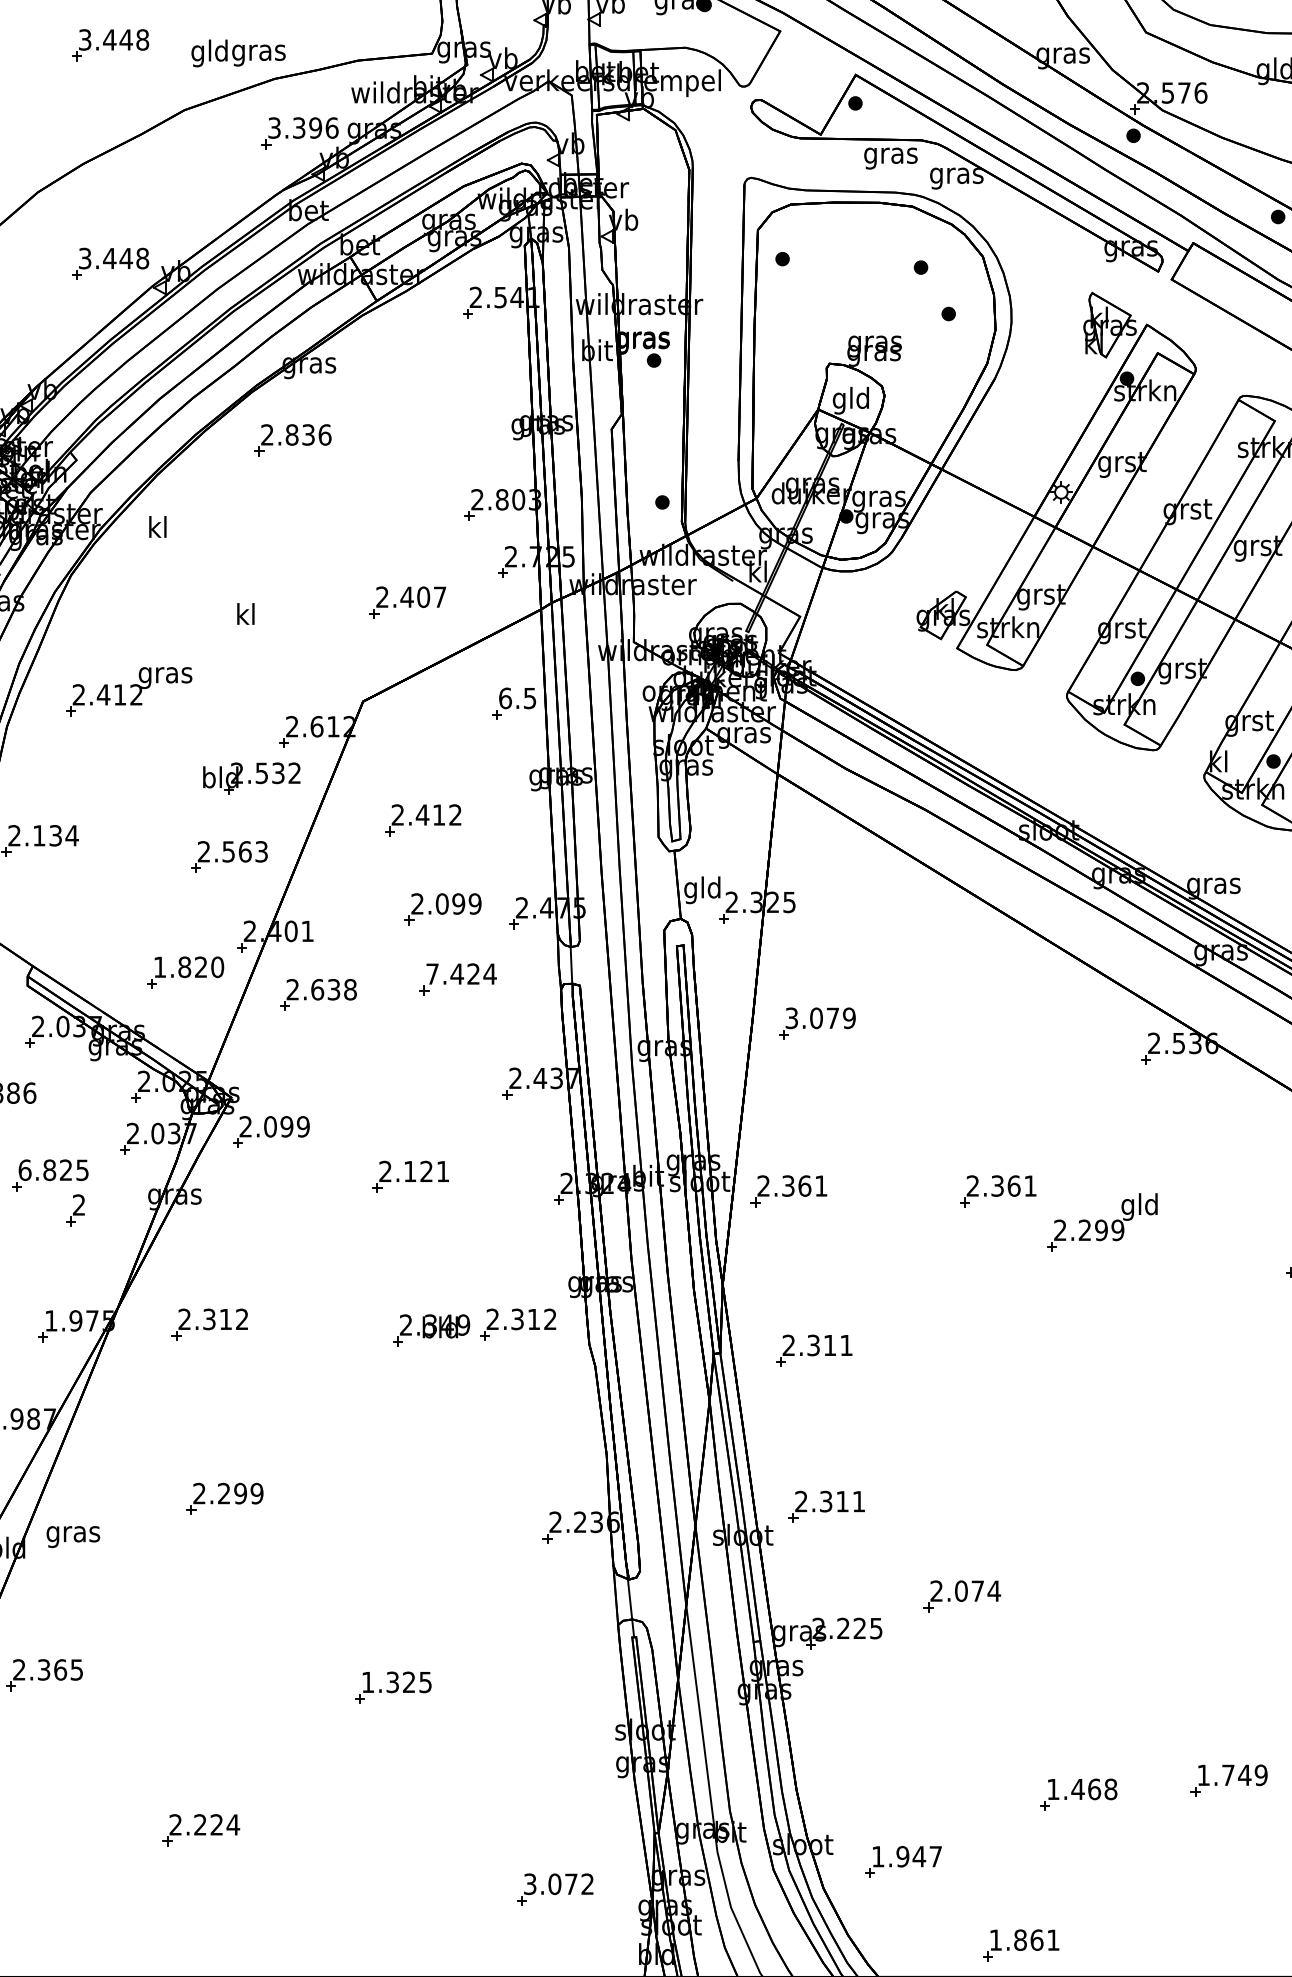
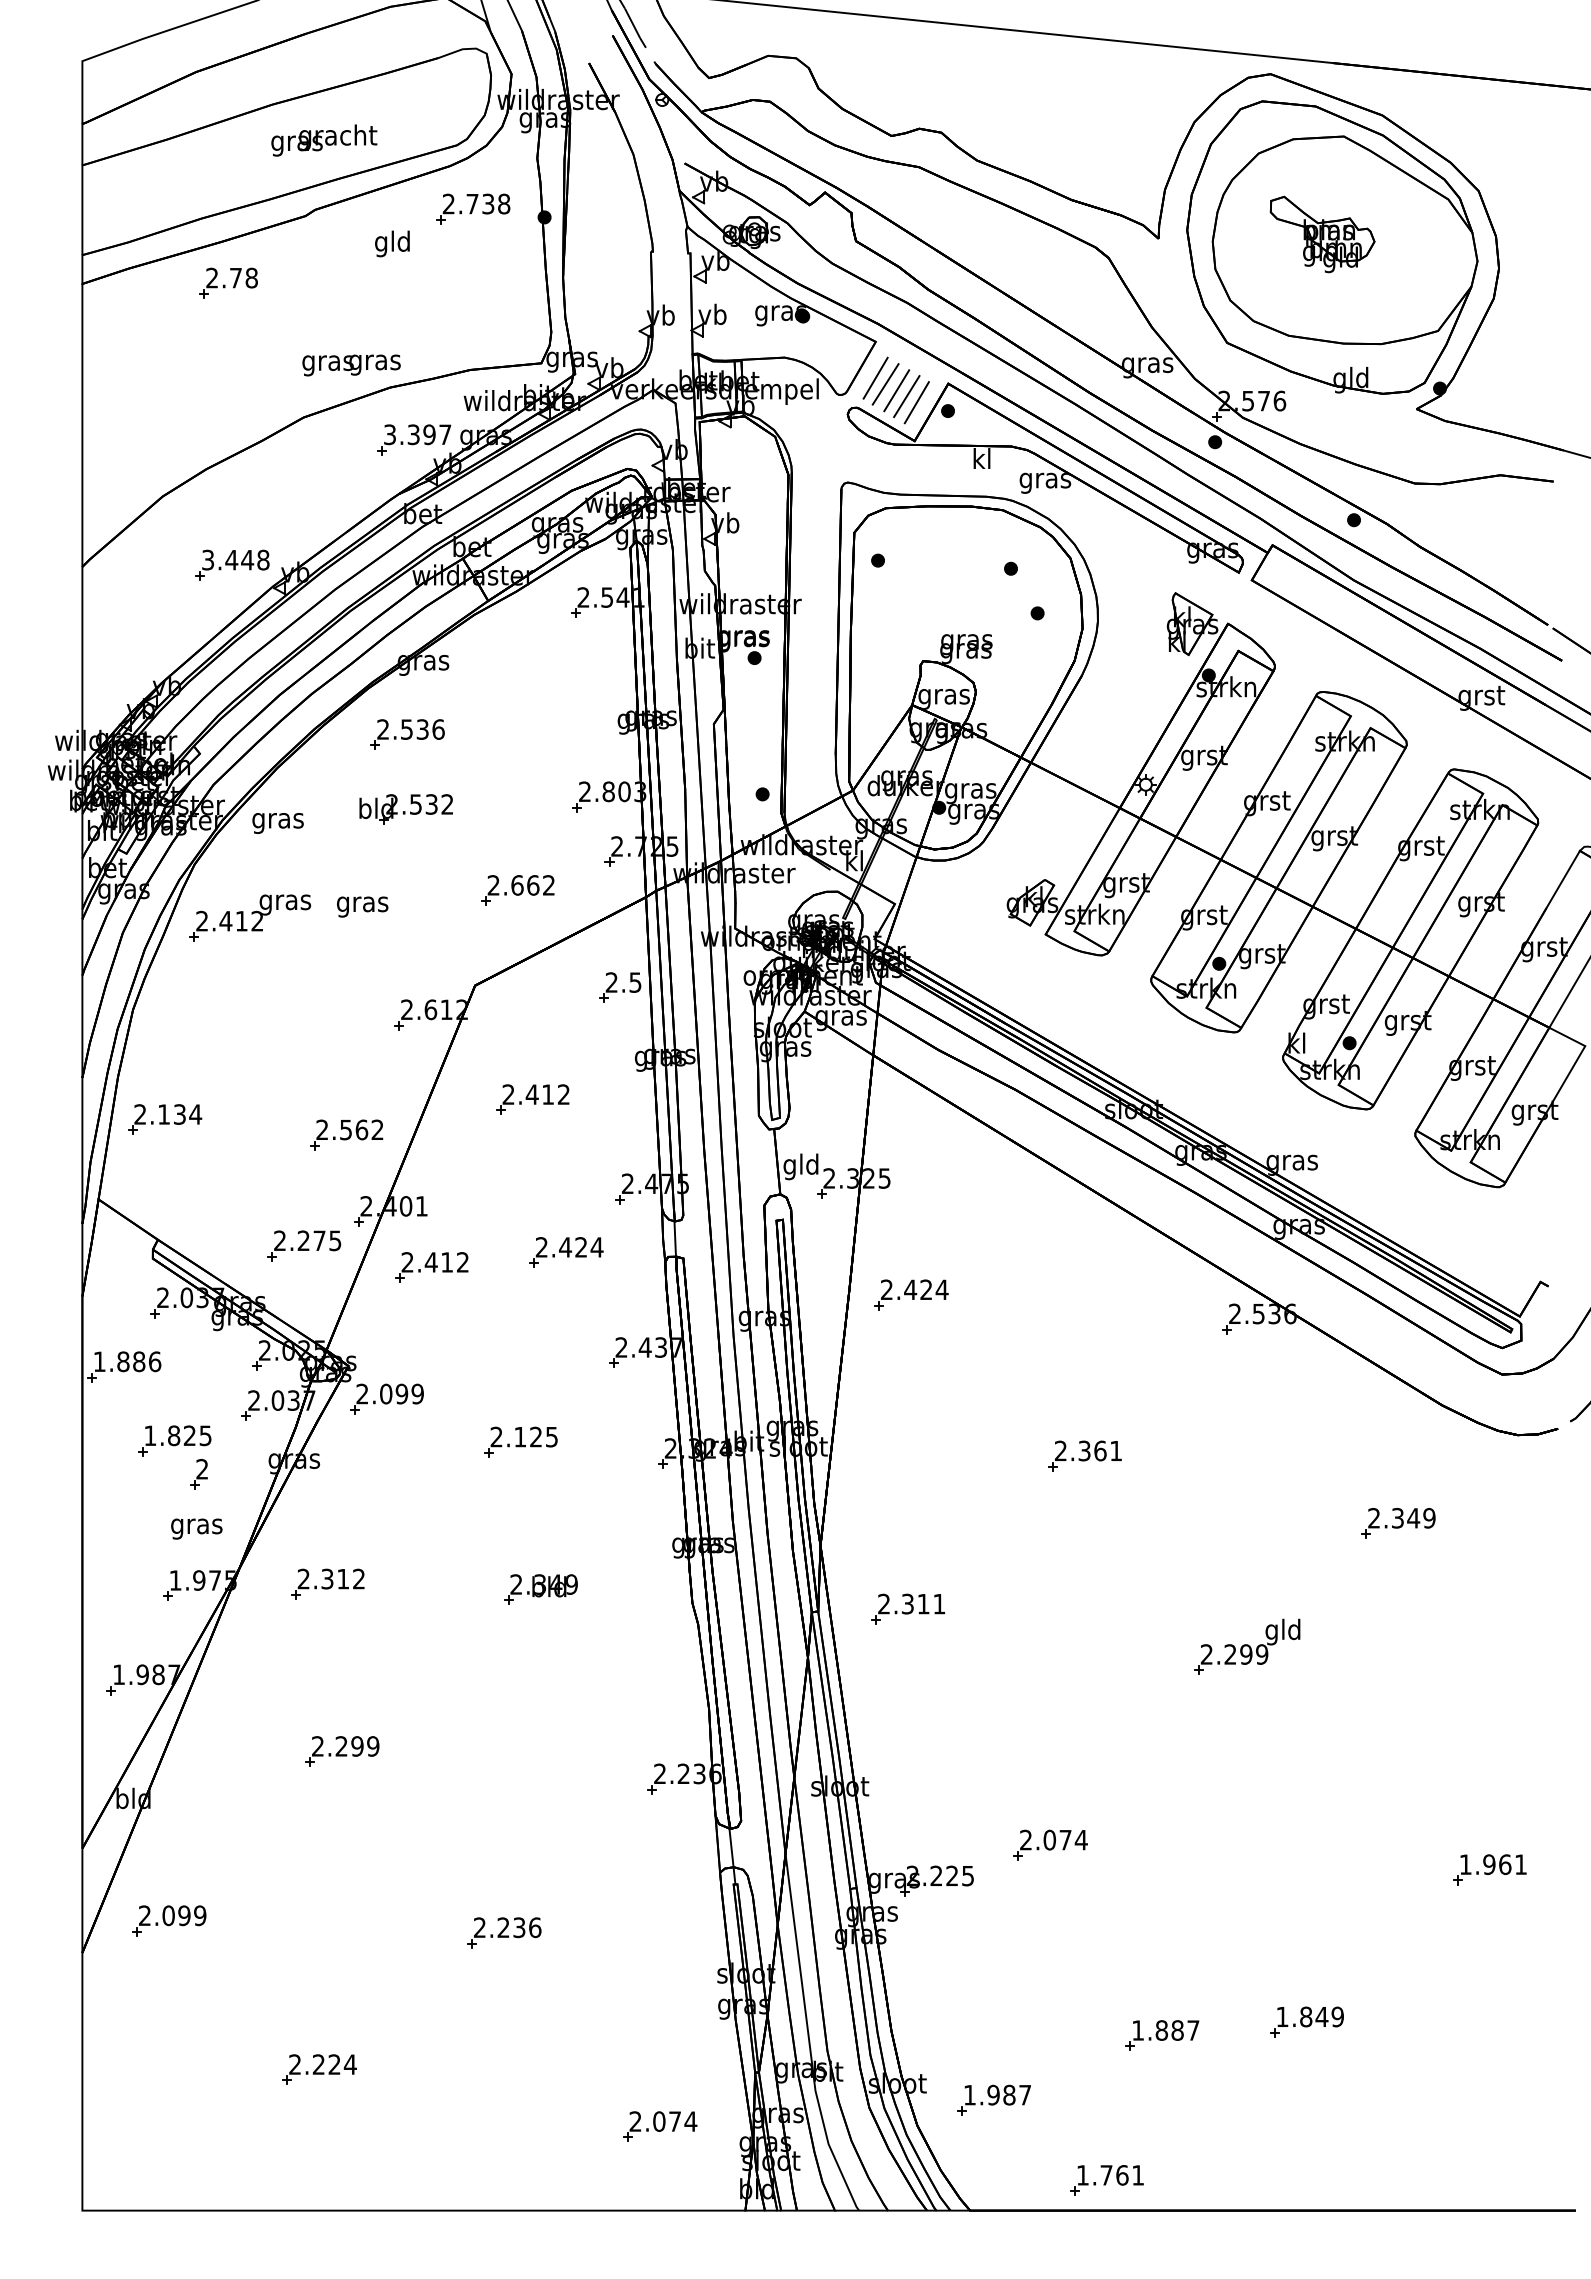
part: (110, 44) -> (232, 354), removed
text: (209, 52) -> (327, 362), gld -> gras
line: (779, 69) -> (875, 378), added
line: (790, 75) -> (885, 384), added
line: (801, 81) -> (896, 390), added
line: (812, 88) -> (906, 396), added
line: (822, 94) -> (916, 402), added
text: (332, 127) -> (445, 434), 3.396 -> 3.397
text: (890, 155) -> (981, 461), gras -> kl
text: (850, 400) -> (943, 696), gld -> gras
text: (291, 434) -> (406, 729), 2.836 -> 2.536
text: (157, 529) -> (277, 820), kl -> gras
text: (422, 597) -> (532, 885), 2.407 -> 2.662
text: (245, 617) -> (362, 904), kl -> gras
part: (129, 691) -> (250, 917), moved
text: (505, 698) -> (611, 982), 6.5 -> 2.5
part: (251, 778) -> (405, 809), moved
text: (261, 852) -> (377, 1130), 2.563 -> 2.562
part: (442, 908) -> (551, 1184), removed
text: (188, 966) -> (307, 1240), 1.820 -> 2.275
text: (432, 974) -> (541, 1247), 7.424 -> 2.424
text: (333, 989) -> (446, 1262), 2.638 -> 2.412
text: (820, 1017) -> (914, 1289), 3.079 -> 2.424
text: (25, 1169) -> (150, 1435), 6.825 -> 1.825
text: (442, 1172) -> (551, 1437), 2.121 -> 2.125
part: (788, 1190) -> (883, 1455), removed
part: (1102, 1221) -> (1247, 1646), moved
part: (517, 1324) -> (623, 1583), removed
part: (826, 1506) -> (920, 1758), removed
text: (73, 1536) -> (196, 1528), moved
text: (60, 1669) -> (184, 1915), 2.365 -> 2.099
text: (396, 1682) -> (507, 1927), 1.325 -> 2.236
text: (1228, 1774) -> (1306, 2016), 1.749 -> 1.849
text: (1094, 1789) -> (1177, 2030), 1.468 -> 1.887
text: (918, 1856) -> (1008, 2094), 1.947 -> 1.987
text: (559, 1884) -> (663, 2121), 3.072 -> 2.074
text: (1020, 1940) -> (1106, 2175), 1.861 -> 1.761

